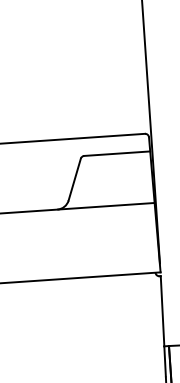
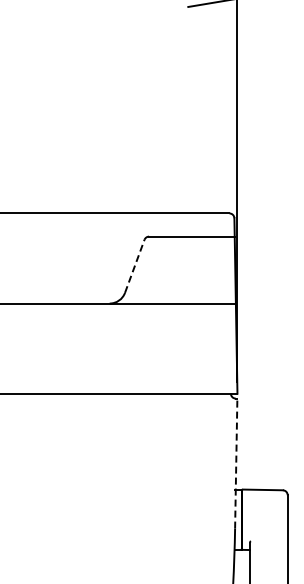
line: (74, 178) -> (134, 265), solid -> dashed
line: (163, 326) -> (236, 463), solid -> dashed

